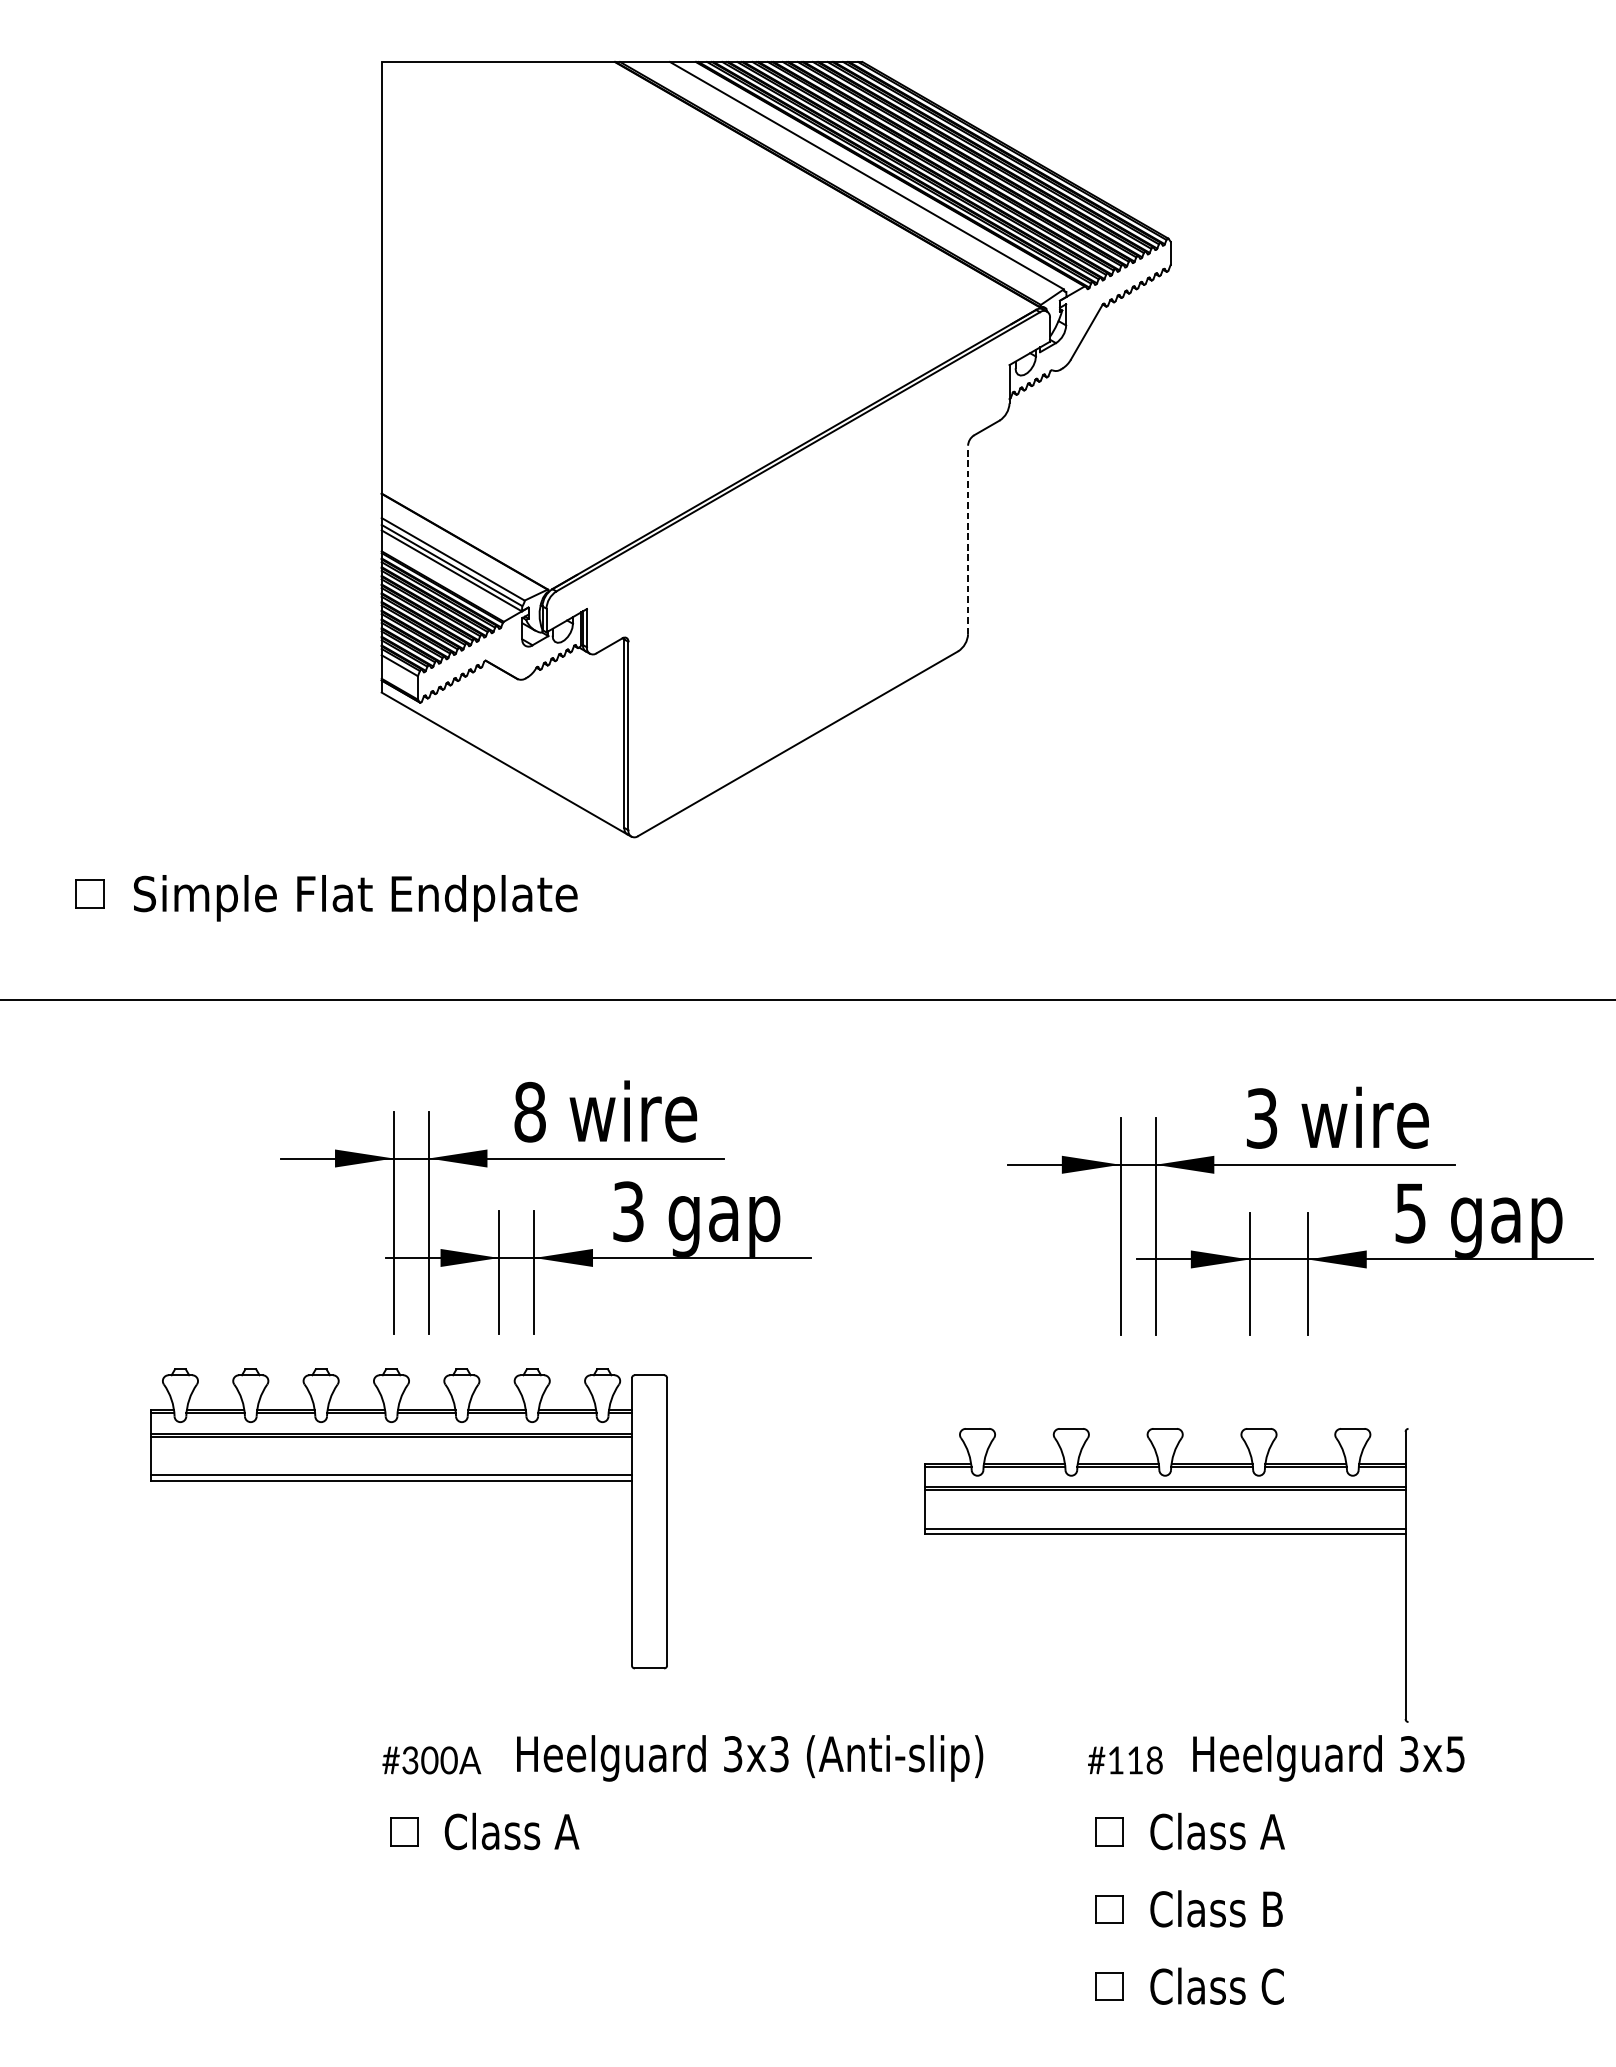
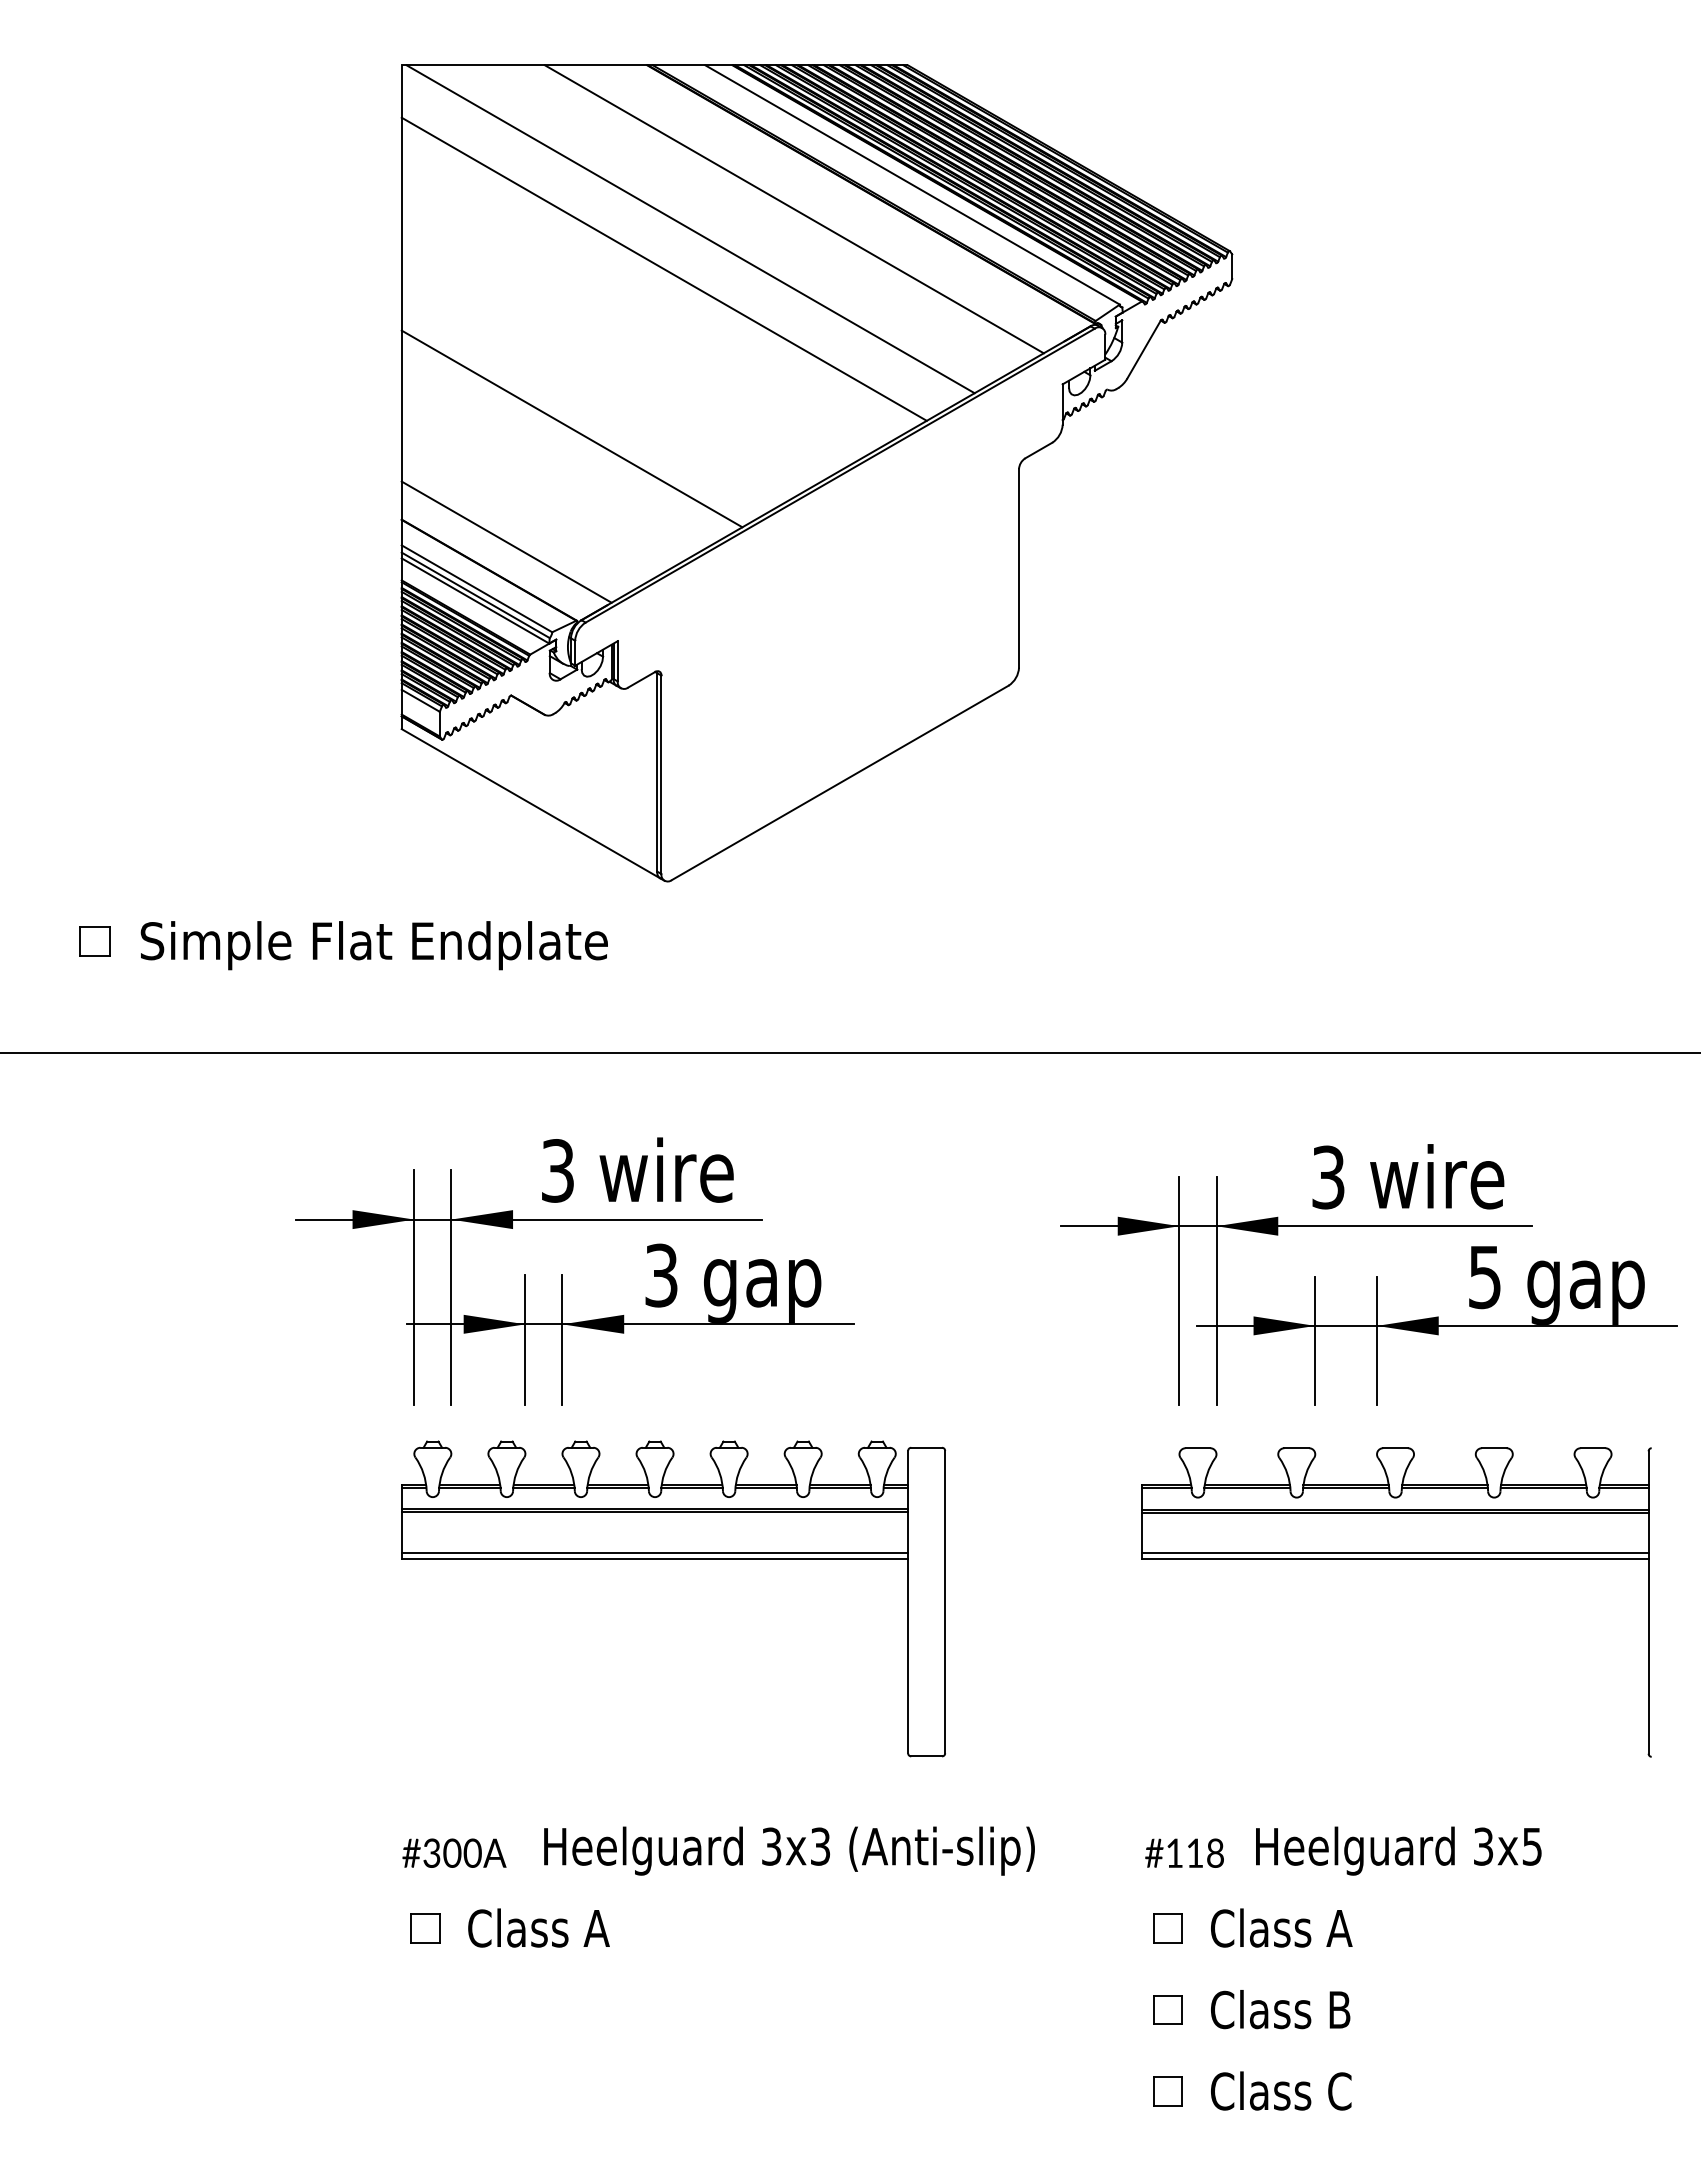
line: (753, 199) -> (793, 209), added
line: (656, 218) -> (690, 229), added
line: (630, 255) -> (663, 268), added
line: (542, 407) -> (571, 428), added
line: (481, 514) -> (506, 541), added
line: (968, 539) -> (1019, 567), dashed -> solid
text: (529, 1111) -> (557, 1170), 8 -> 3
part: (409, 1481) -> (673, 1559), moved
part: (1166, 1534) -> (1396, 1559), moved

